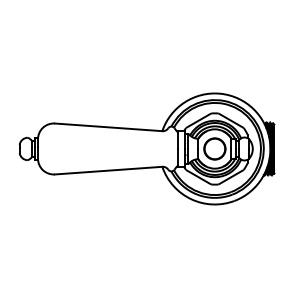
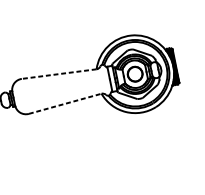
line: (108, 127) -> (59, 74), solid -> dashed
line: (108, 170) -> (65, 103), solid -> dashed

